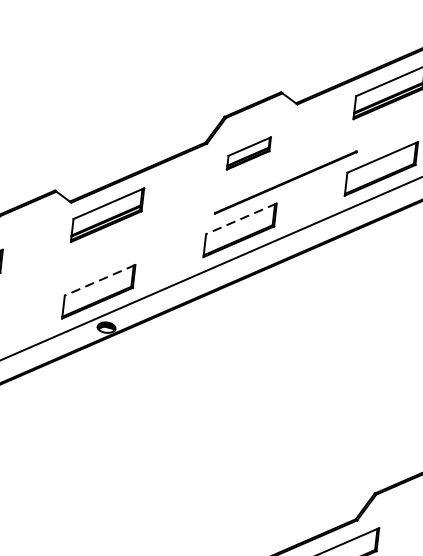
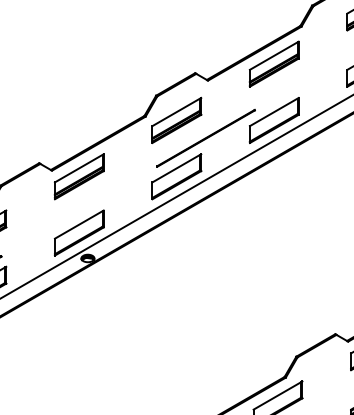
part: (248, 152) -> (176, 119), size x1.67
line: (240, 219) -> (176, 168), dashed -> solid
line: (98, 279) -> (78, 224), dashed -> solid

